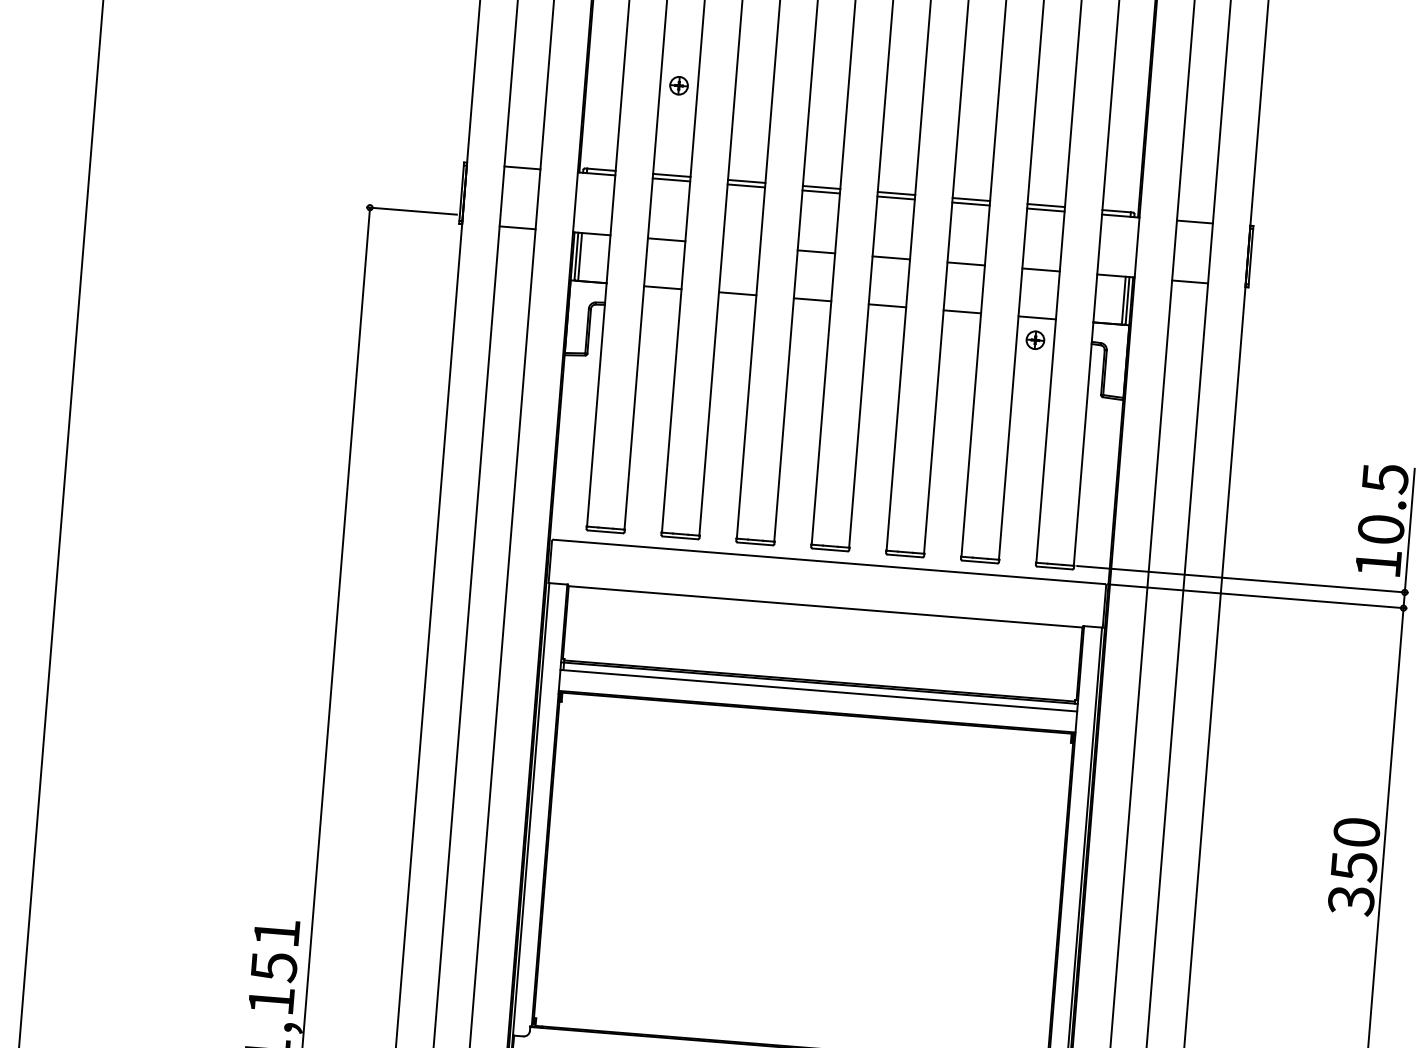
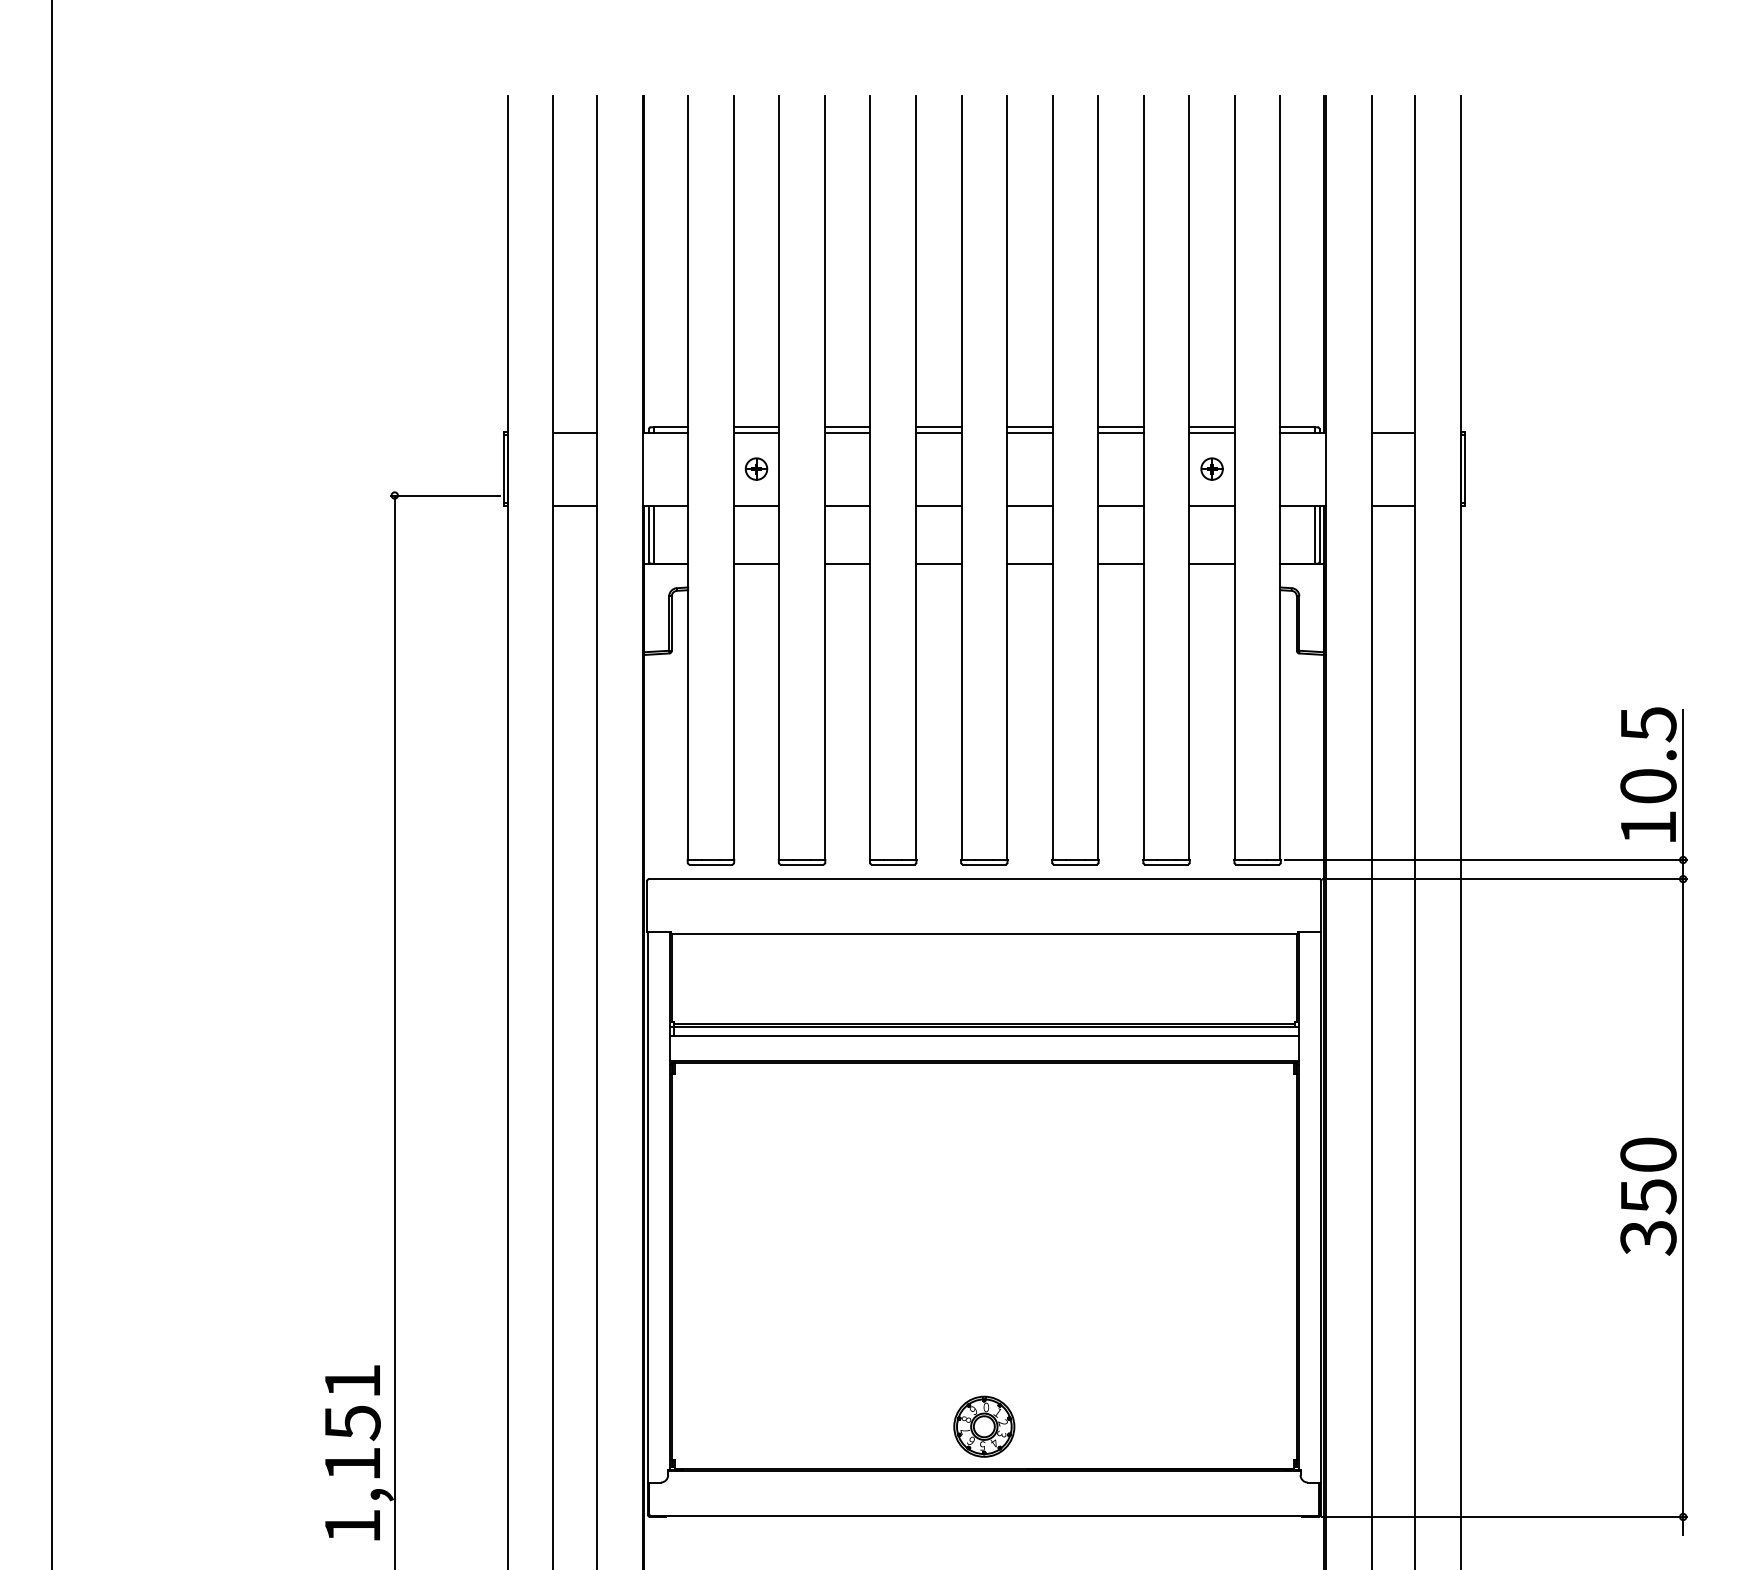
part: (679, 85) -> (756, 468), moved
line: (741, 245) -> (847, 505), added
part: (1034, 339) -> (1211, 468), moved
part: (793, 1011) -> (984, 1426), added

